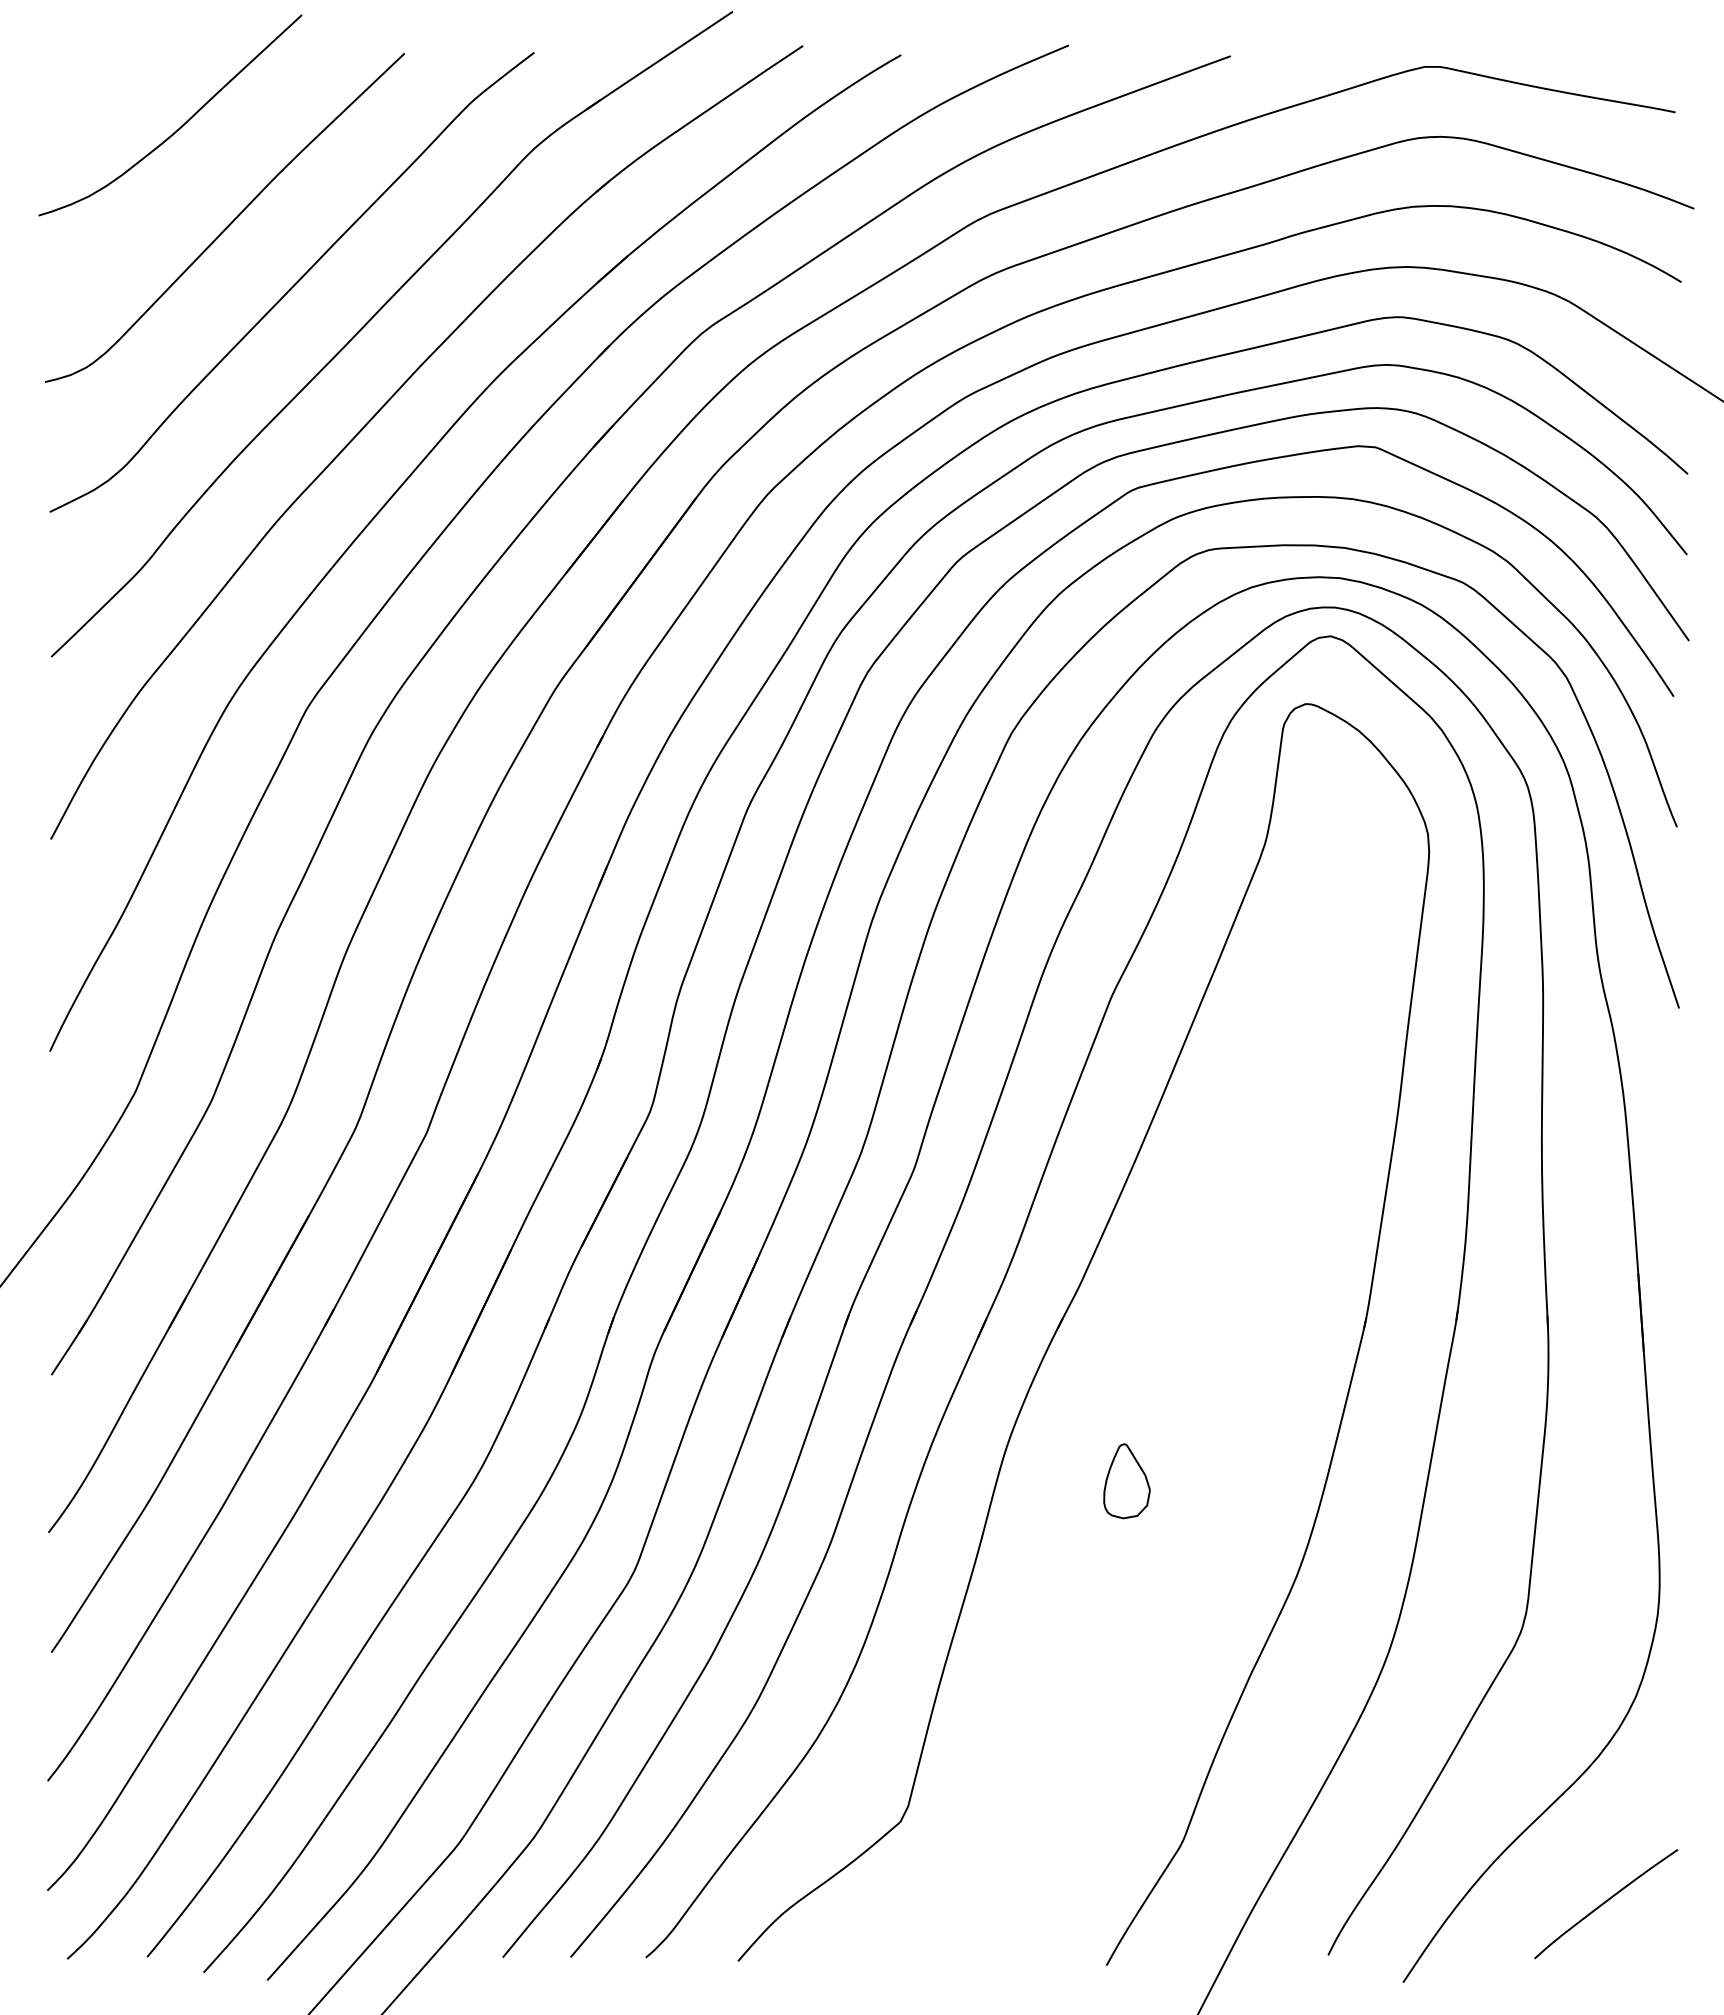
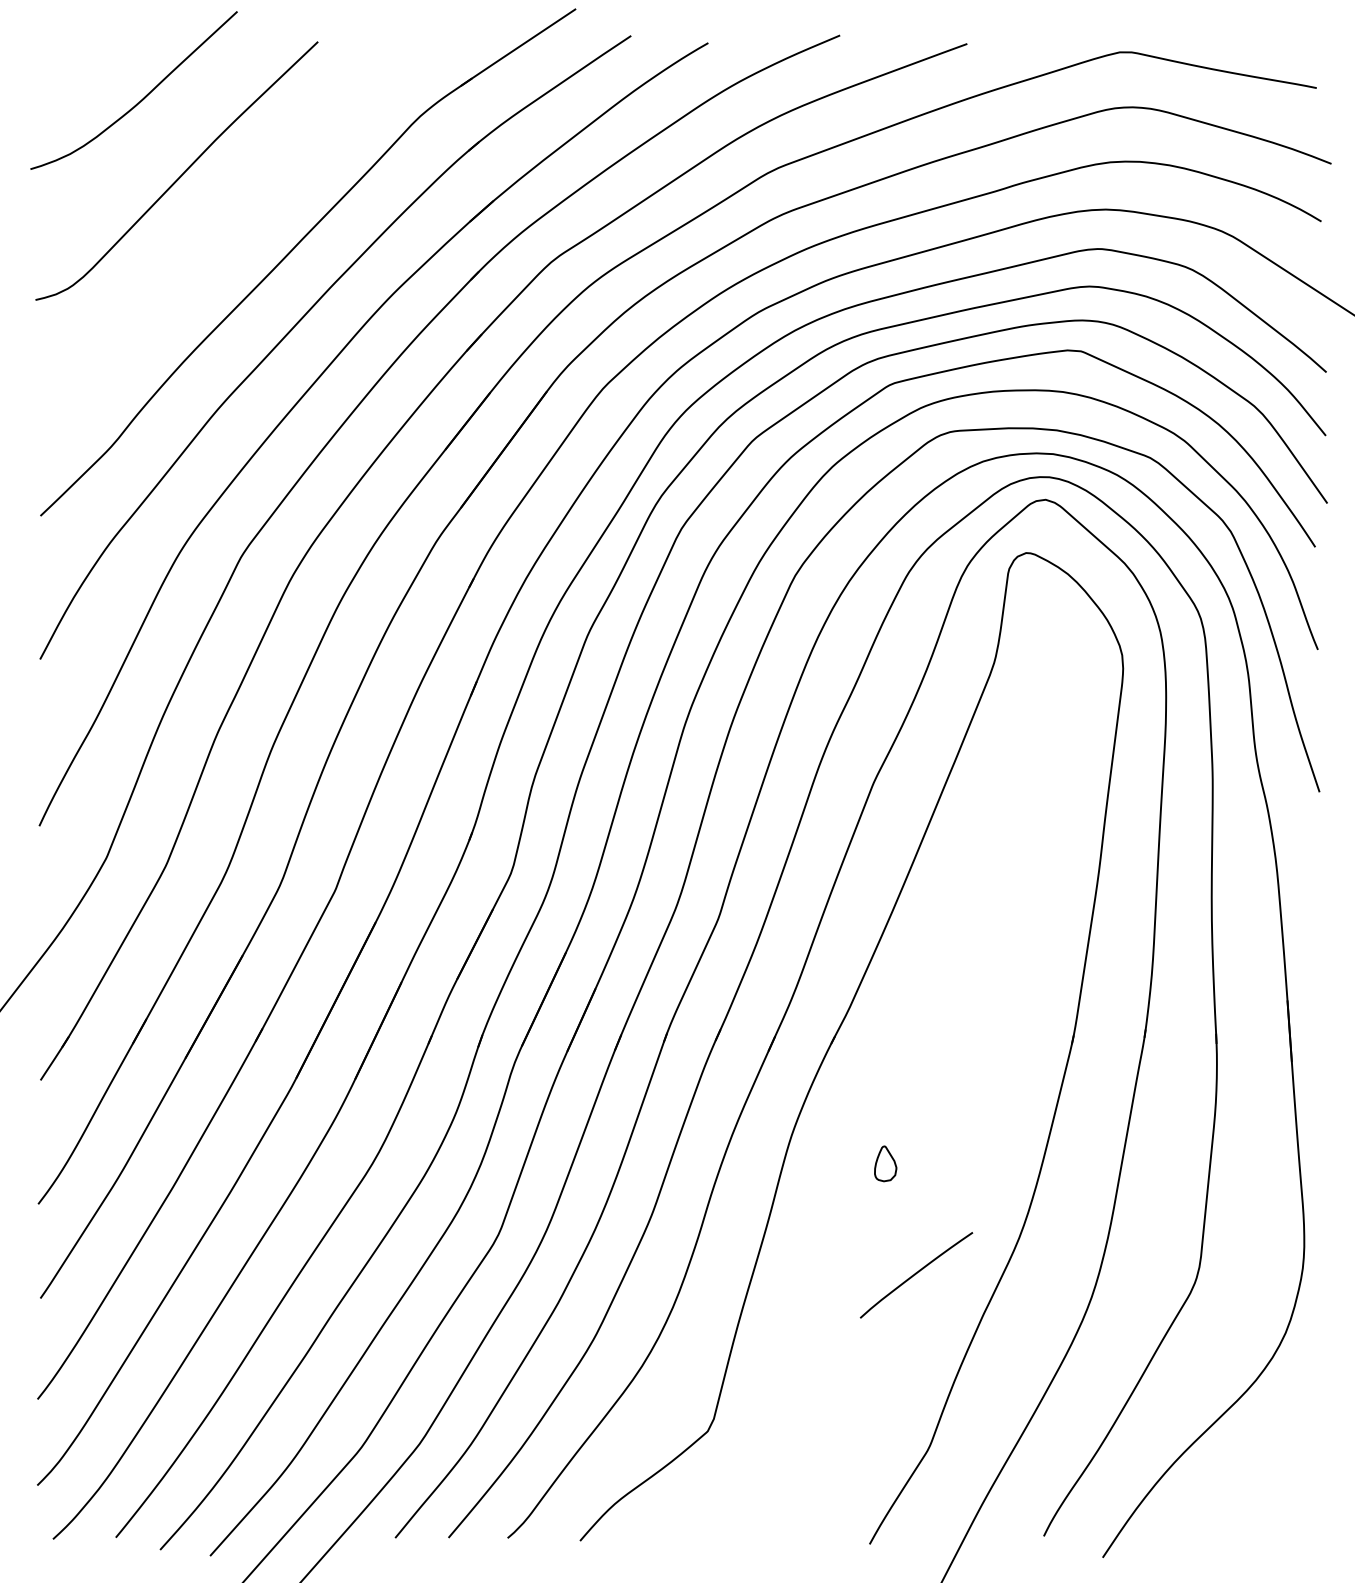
curve: (293, 284) -> (230, 223), removed
part: (1126, 1481) -> (885, 1163), size x0.6
curve: (1605, 1903) -> (915, 1274), moved

